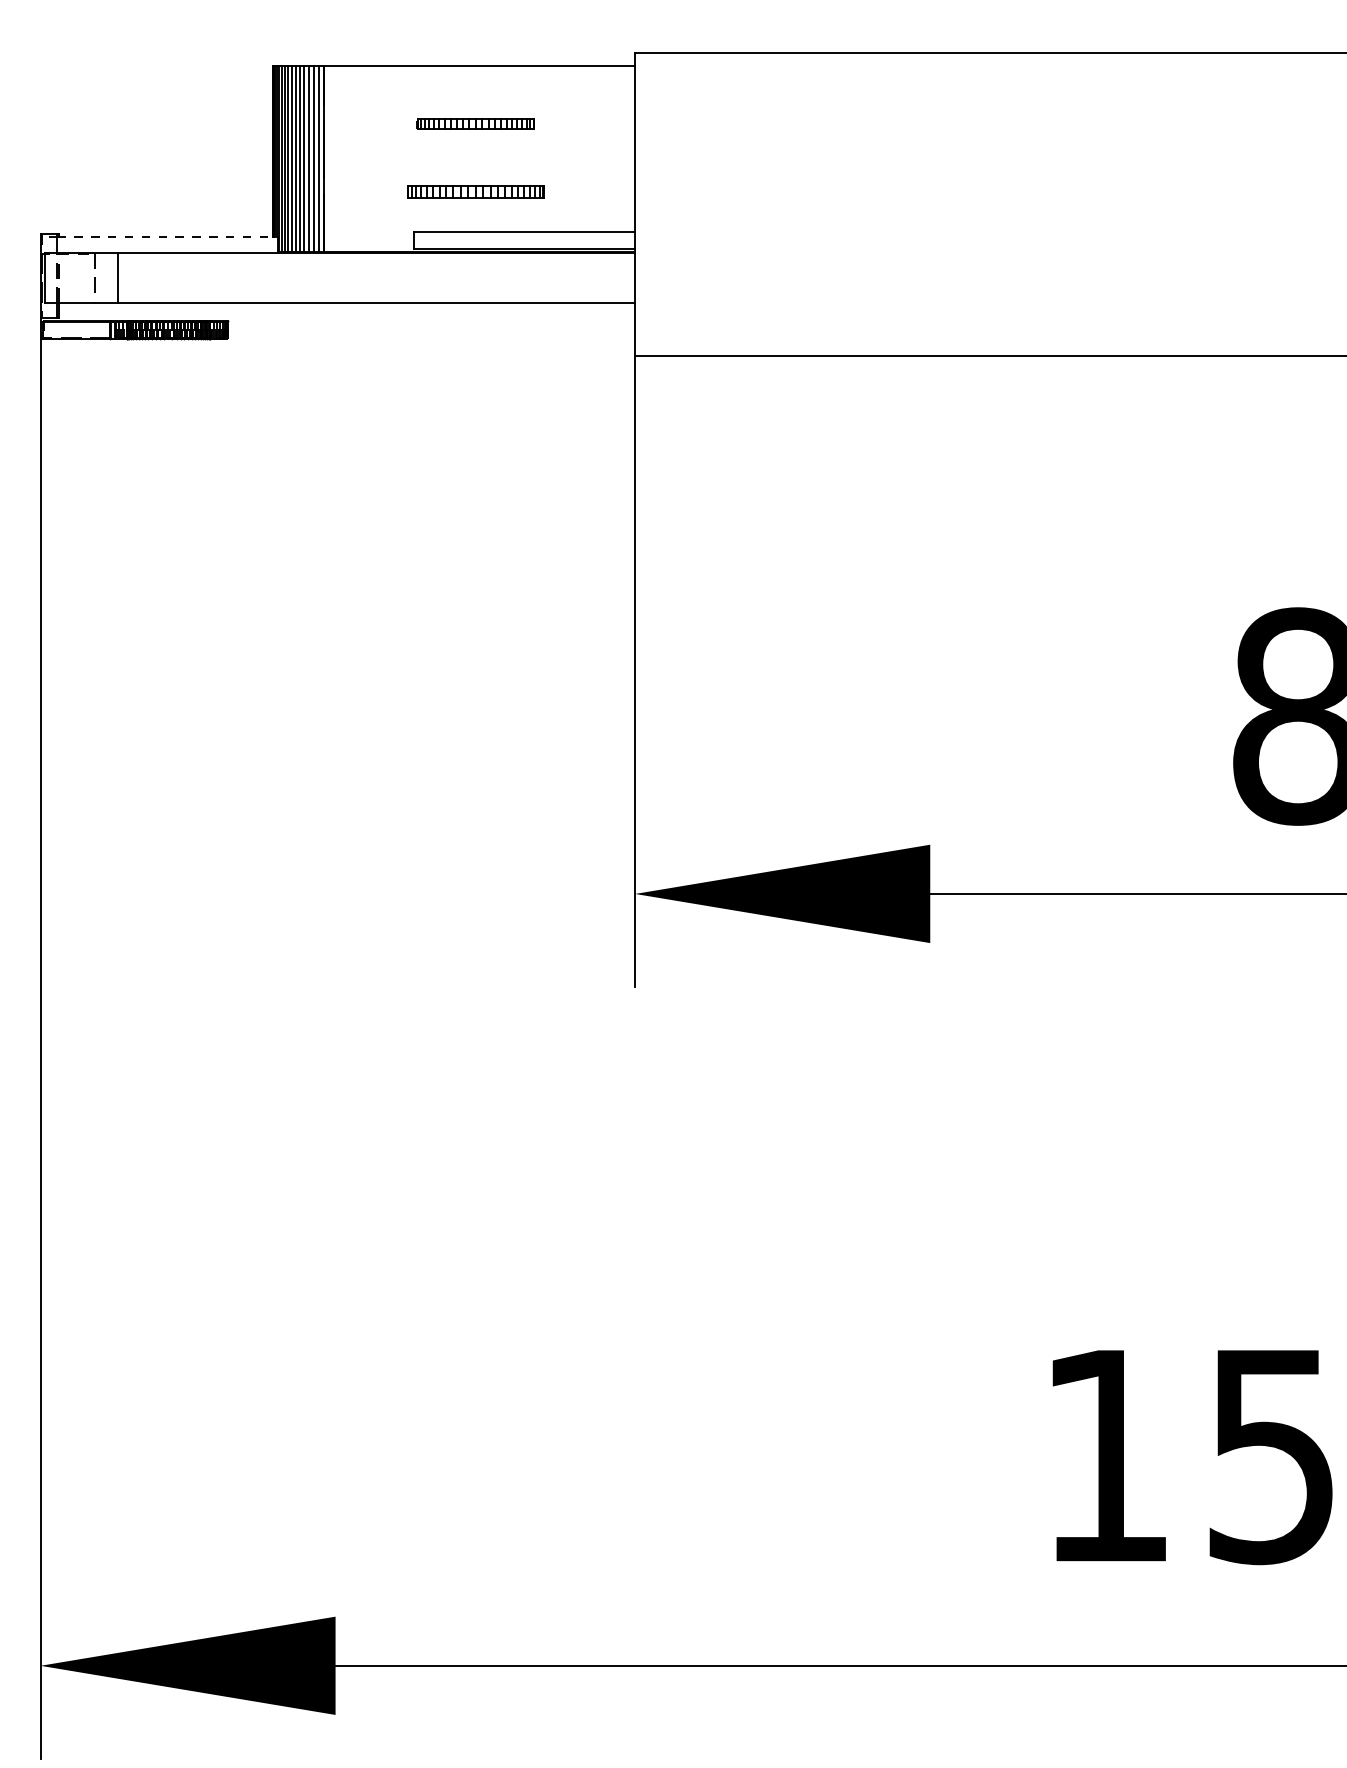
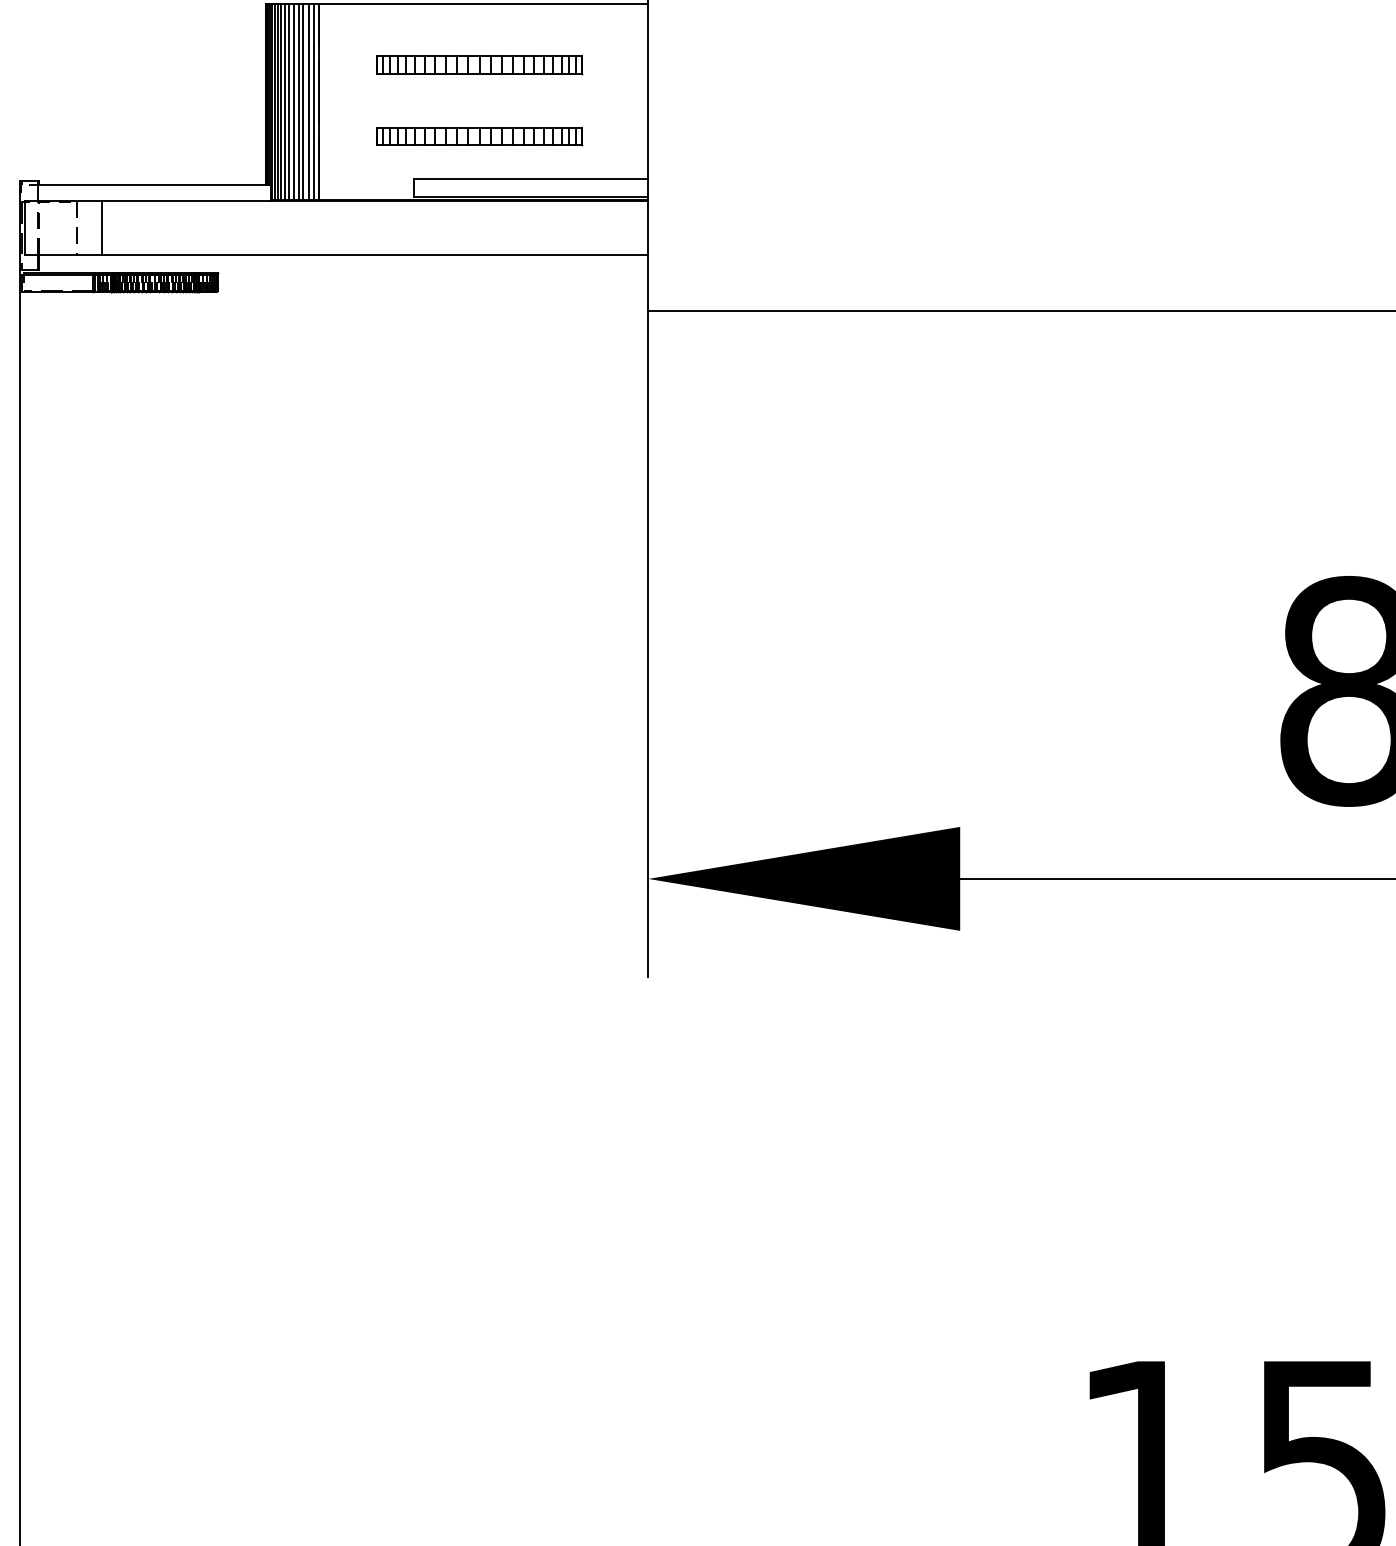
part: (475, 124) -> (479, 65), size x1.67
part: (475, 191) -> (479, 136), size x1.43
line: (168, 237) -> (155, 185), dashed -> solid

